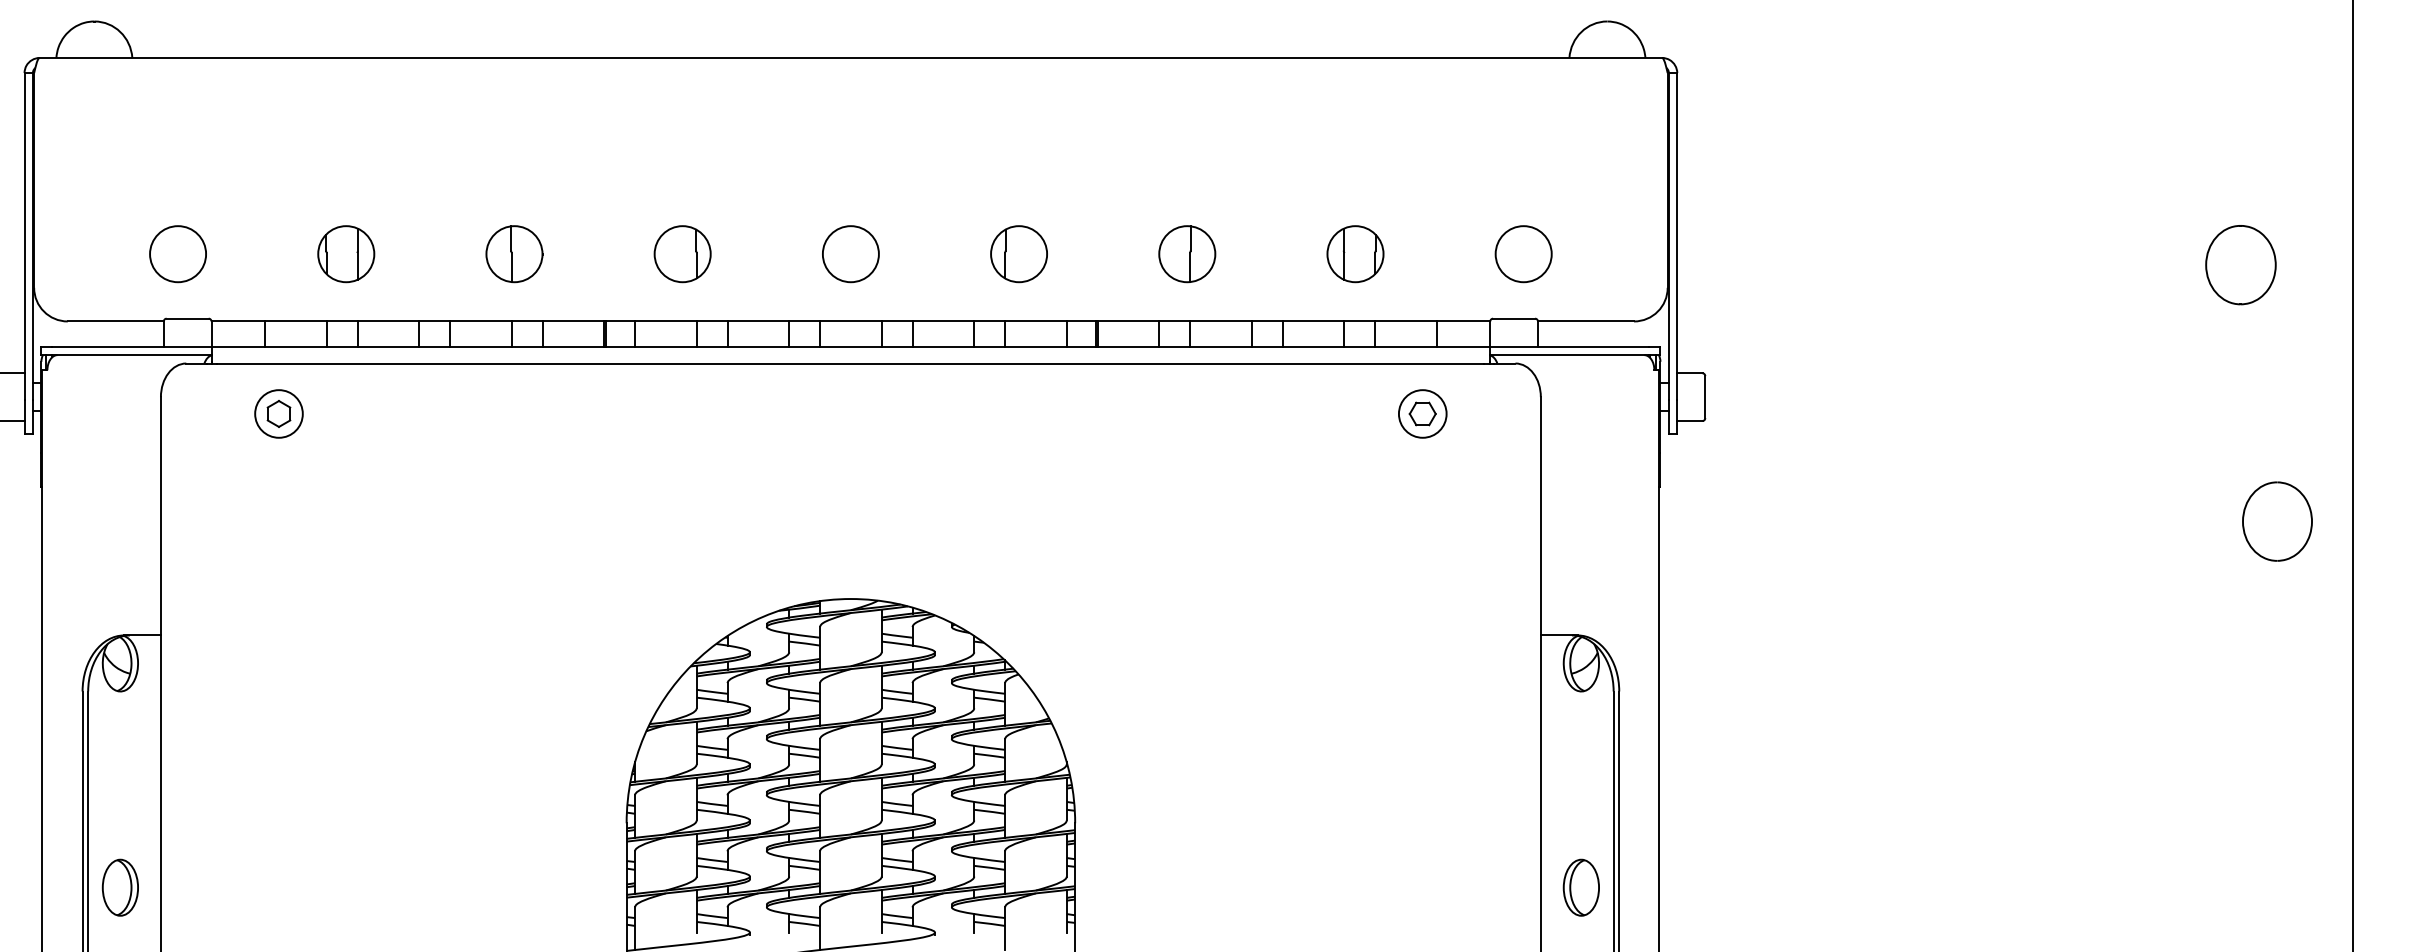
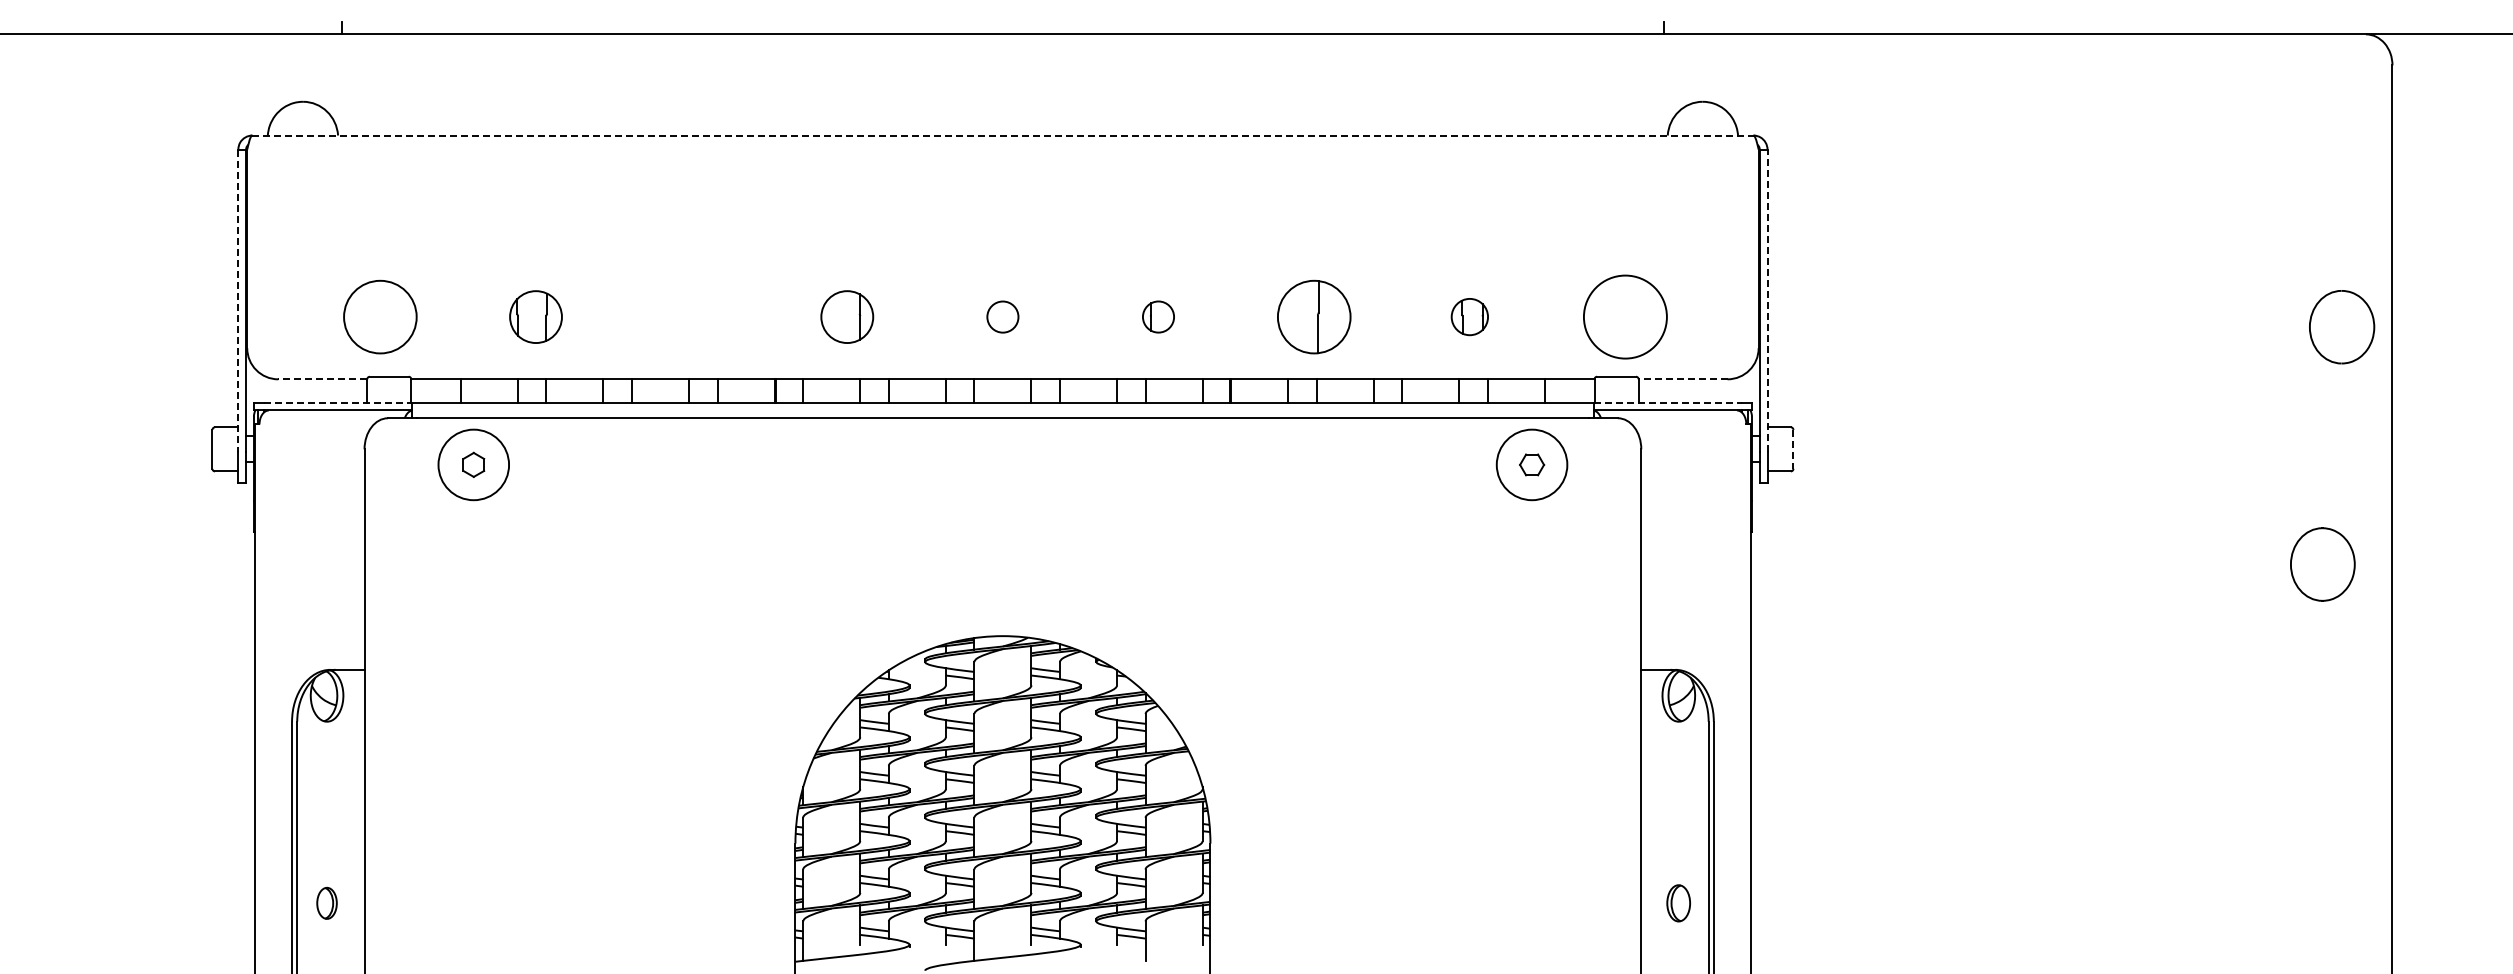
line: (850, 57) -> (1002, 135), solid -> dashed
line: (1677, 236) -> (1767, 300), solid -> dashed
line: (24, 237) -> (238, 301), solid -> dashed
circle: (178, 253) -> (380, 316), size x1.4
part: (514, 253) -> (691, 316), removed
part: (1019, 253) -> (1158, 316), size x0.6
part: (1186, 253) -> (1313, 316), size x1.4
part: (1355, 253) -> (1469, 316), size x0.7
circle: (850, 254) -> (1002, 317), size x0.6
circle: (1523, 254) -> (1625, 317), size x1.6
part: (2241, 265) -> (2342, 327), moved
line: (115, 321) -> (322, 379), solid -> dashed
line: (1585, 321) -> (1682, 379), solid -> dashed
line: (131, 346) -> (337, 402), solid -> dashed
line: (1569, 346) -> (1667, 402), solid -> dashed
line: (1705, 397) -> (1793, 449), solid -> dashed
circle: (278, 413) -> (473, 464), size x1.6
circle: (1423, 413) -> (1532, 464), size x1.6
part: (119, 887) -> (326, 903), size x0.6
part: (1581, 887) -> (1678, 903), size x0.7

